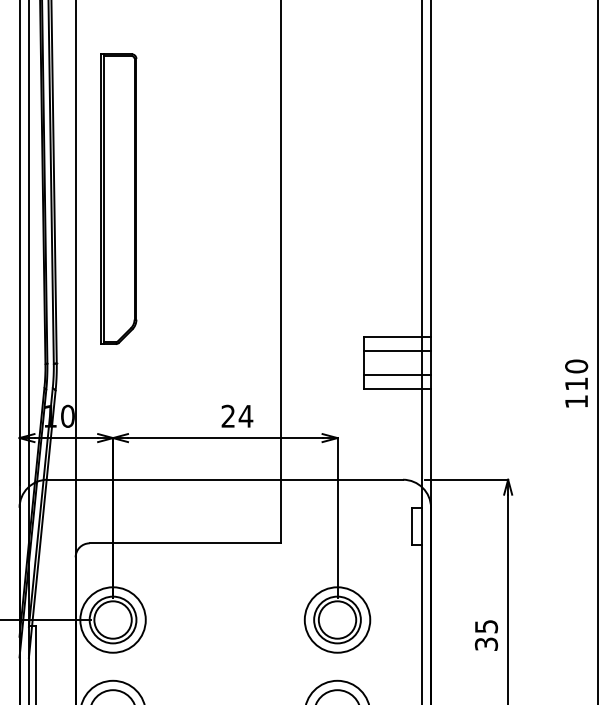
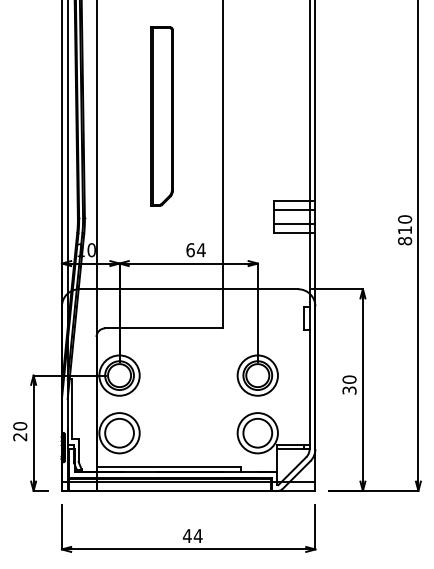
part: (117, 199) -> (161, 116), moved
text: (577, 402) -> (405, 241), 110 -> 810
text: (228, 416) -> (190, 250), 24 -> 64
text: (486, 626) -> (349, 379), 35 -> 30

